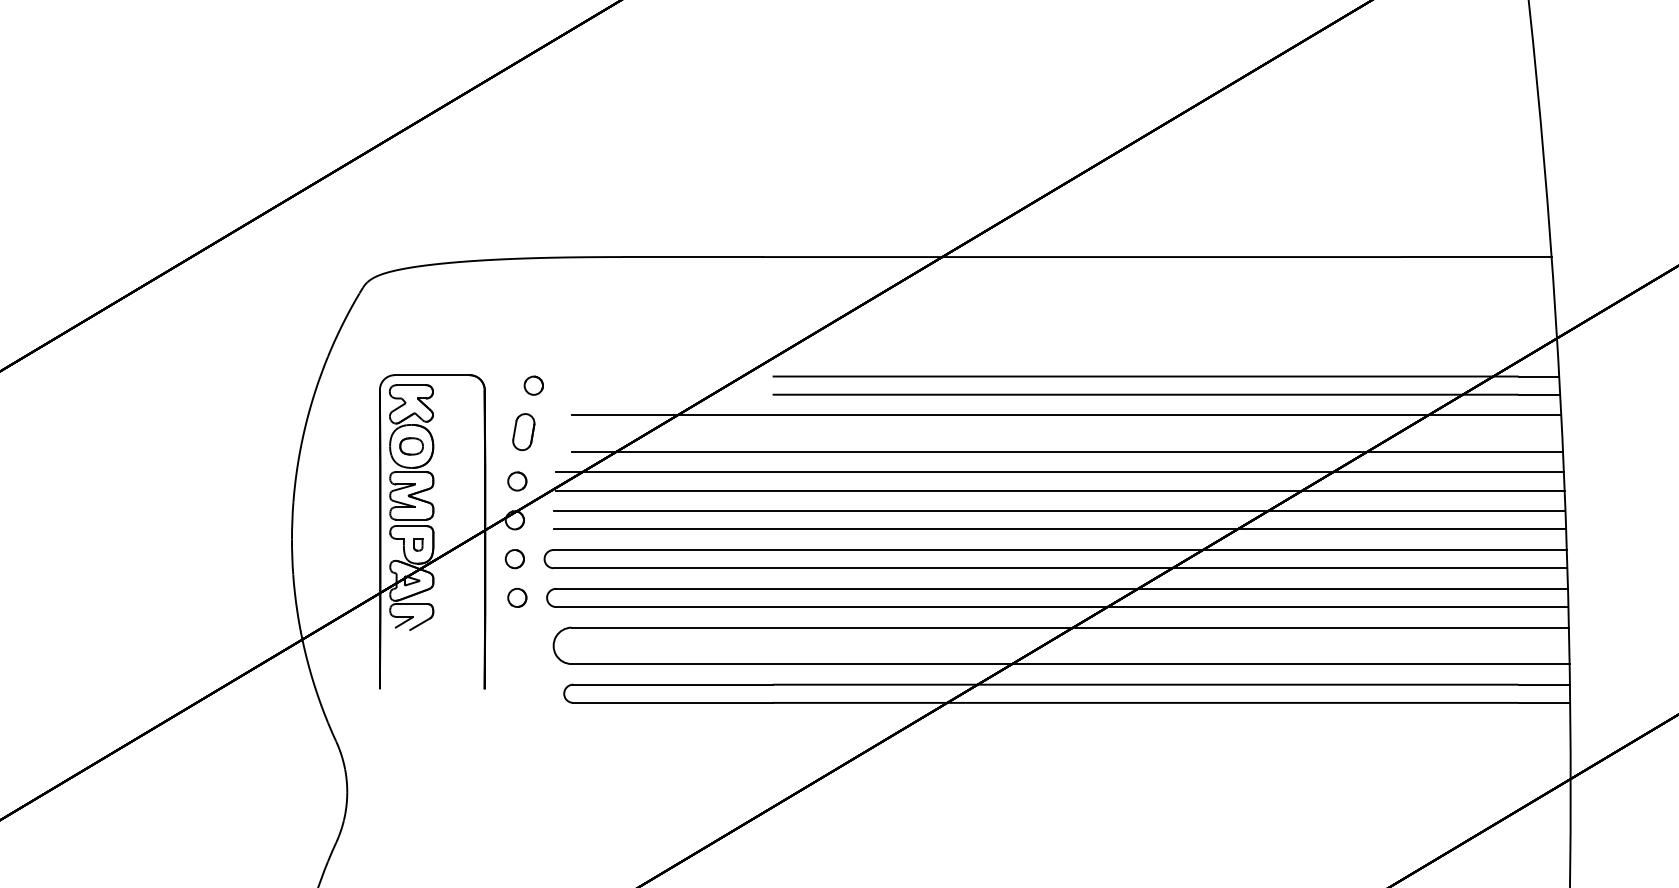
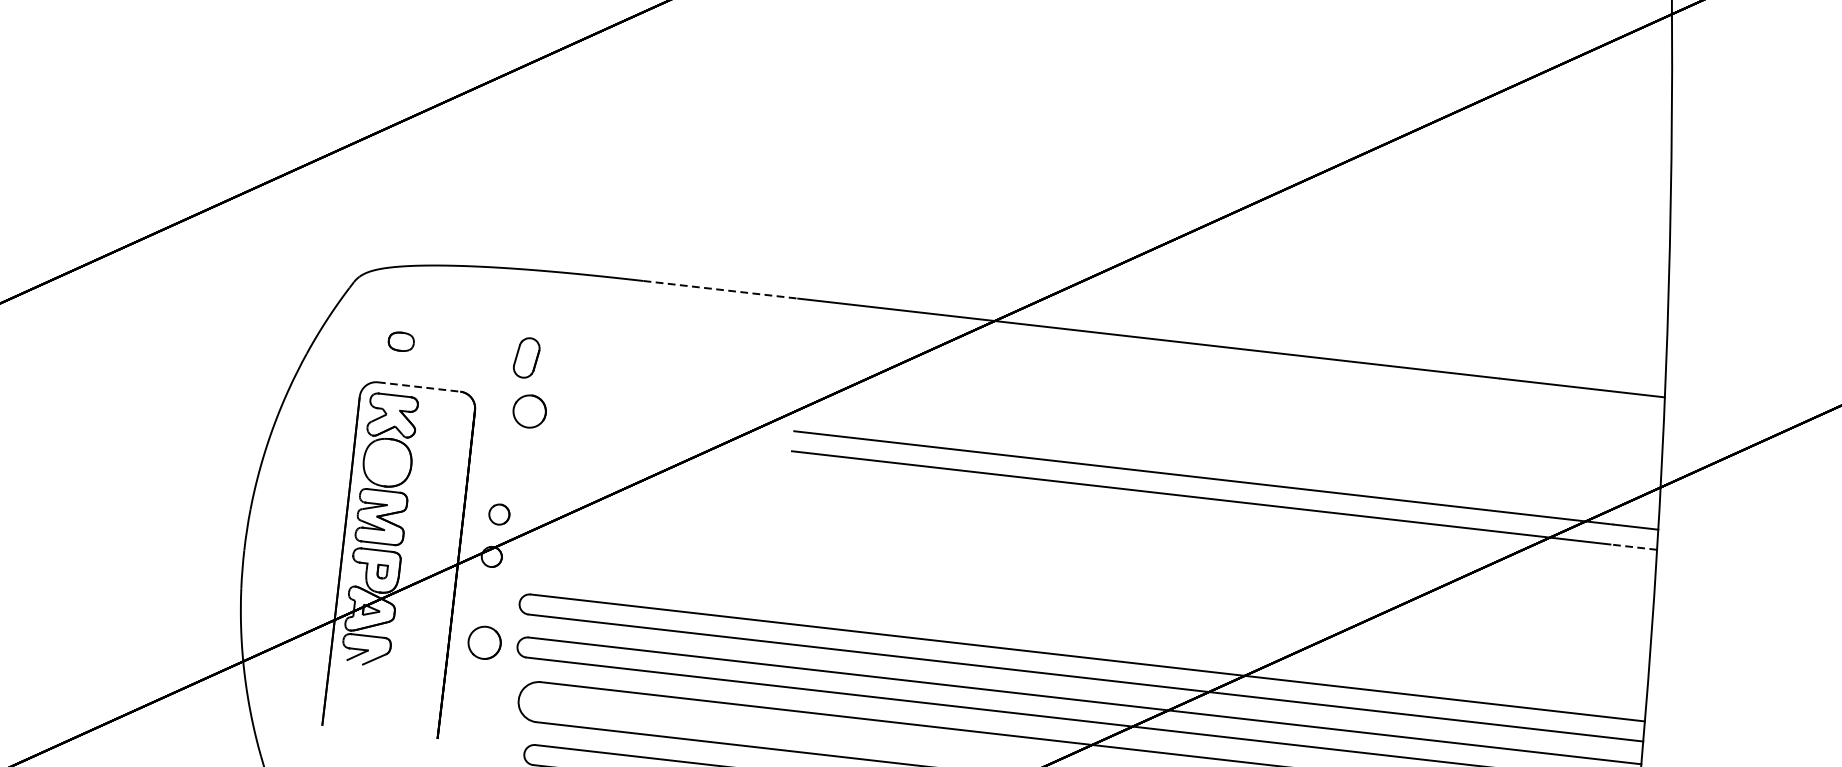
line: (692, 257) -> (720, 290), solid -> dashed
line: (432, 375) -> (419, 387), solid -> dashed
part: (533, 385) -> (529, 411), size x1.6
line: (1539, 394) -> (1634, 546), solid -> dashed
line: (1066, 415) -> (1111, 510), removed
part: (523, 432) -> (526, 358), moved
part: (411, 446) -> (401, 341), moved
line: (1067, 451) -> (1108, 550), removed
line: (1059, 472) -> (1096, 572), removed
line: (1060, 490) -> (1095, 592), removed
line: (1059, 511) -> (1091, 615), removed
line: (1059, 529) -> (1089, 635), removed
part: (514, 559) -> (486, 600), removed
part: (517, 597) -> (485, 642), size x1.6

